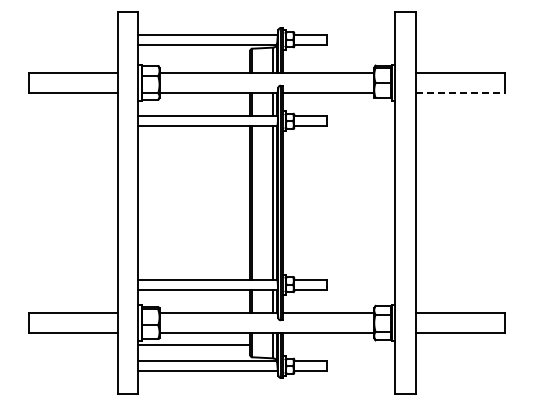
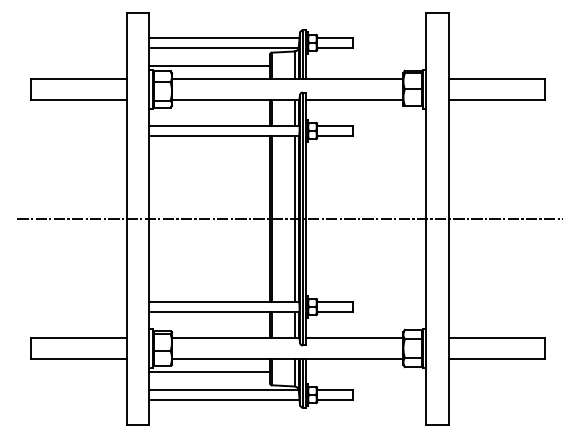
line: (194, 61) -> (209, 66), added
line: (460, 92) -> (496, 99), dashed -> solid
line: (268, 202) -> (289, 218), added

